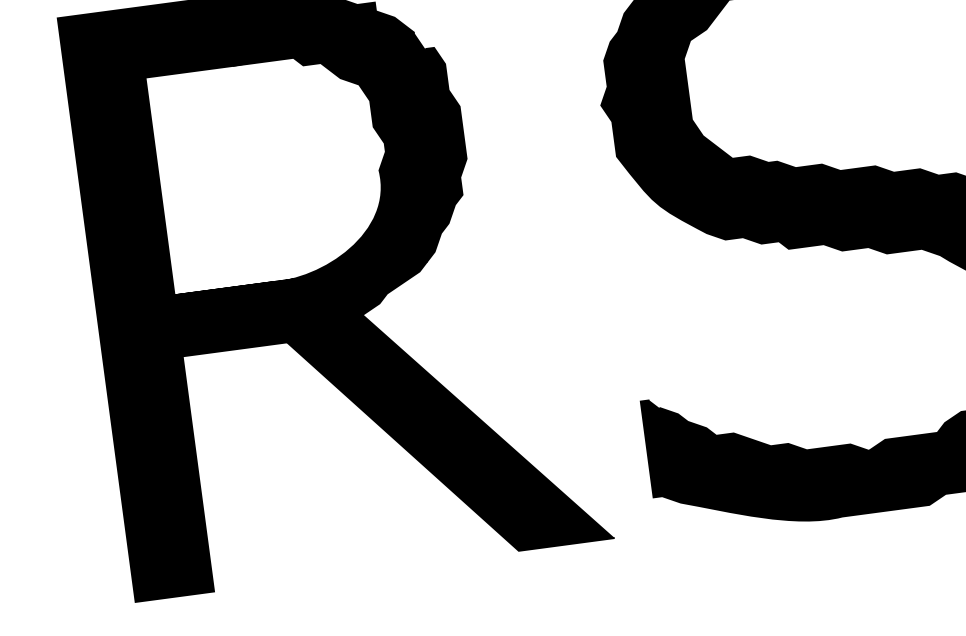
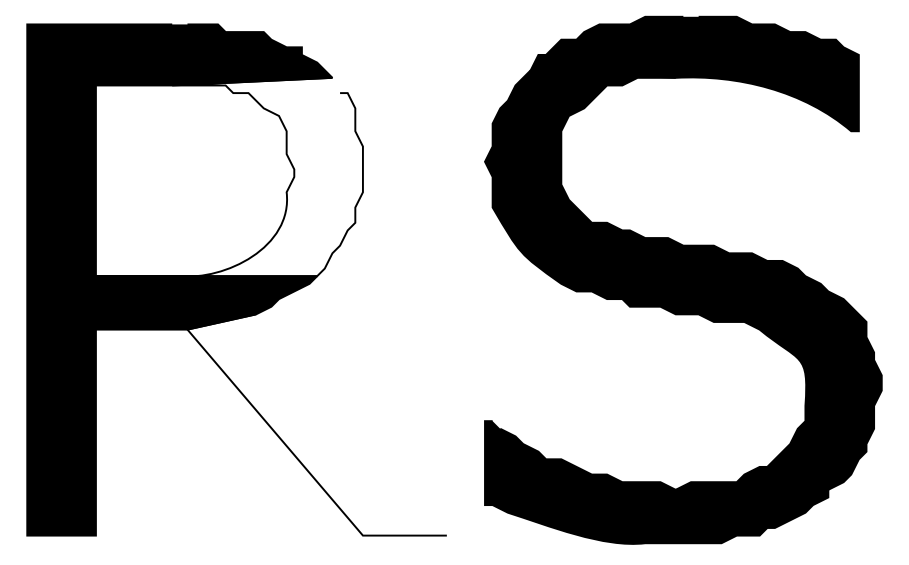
fill: (310, 161) -> (228, 176), removed
fill: (448, 431) -> (316, 424), removed

